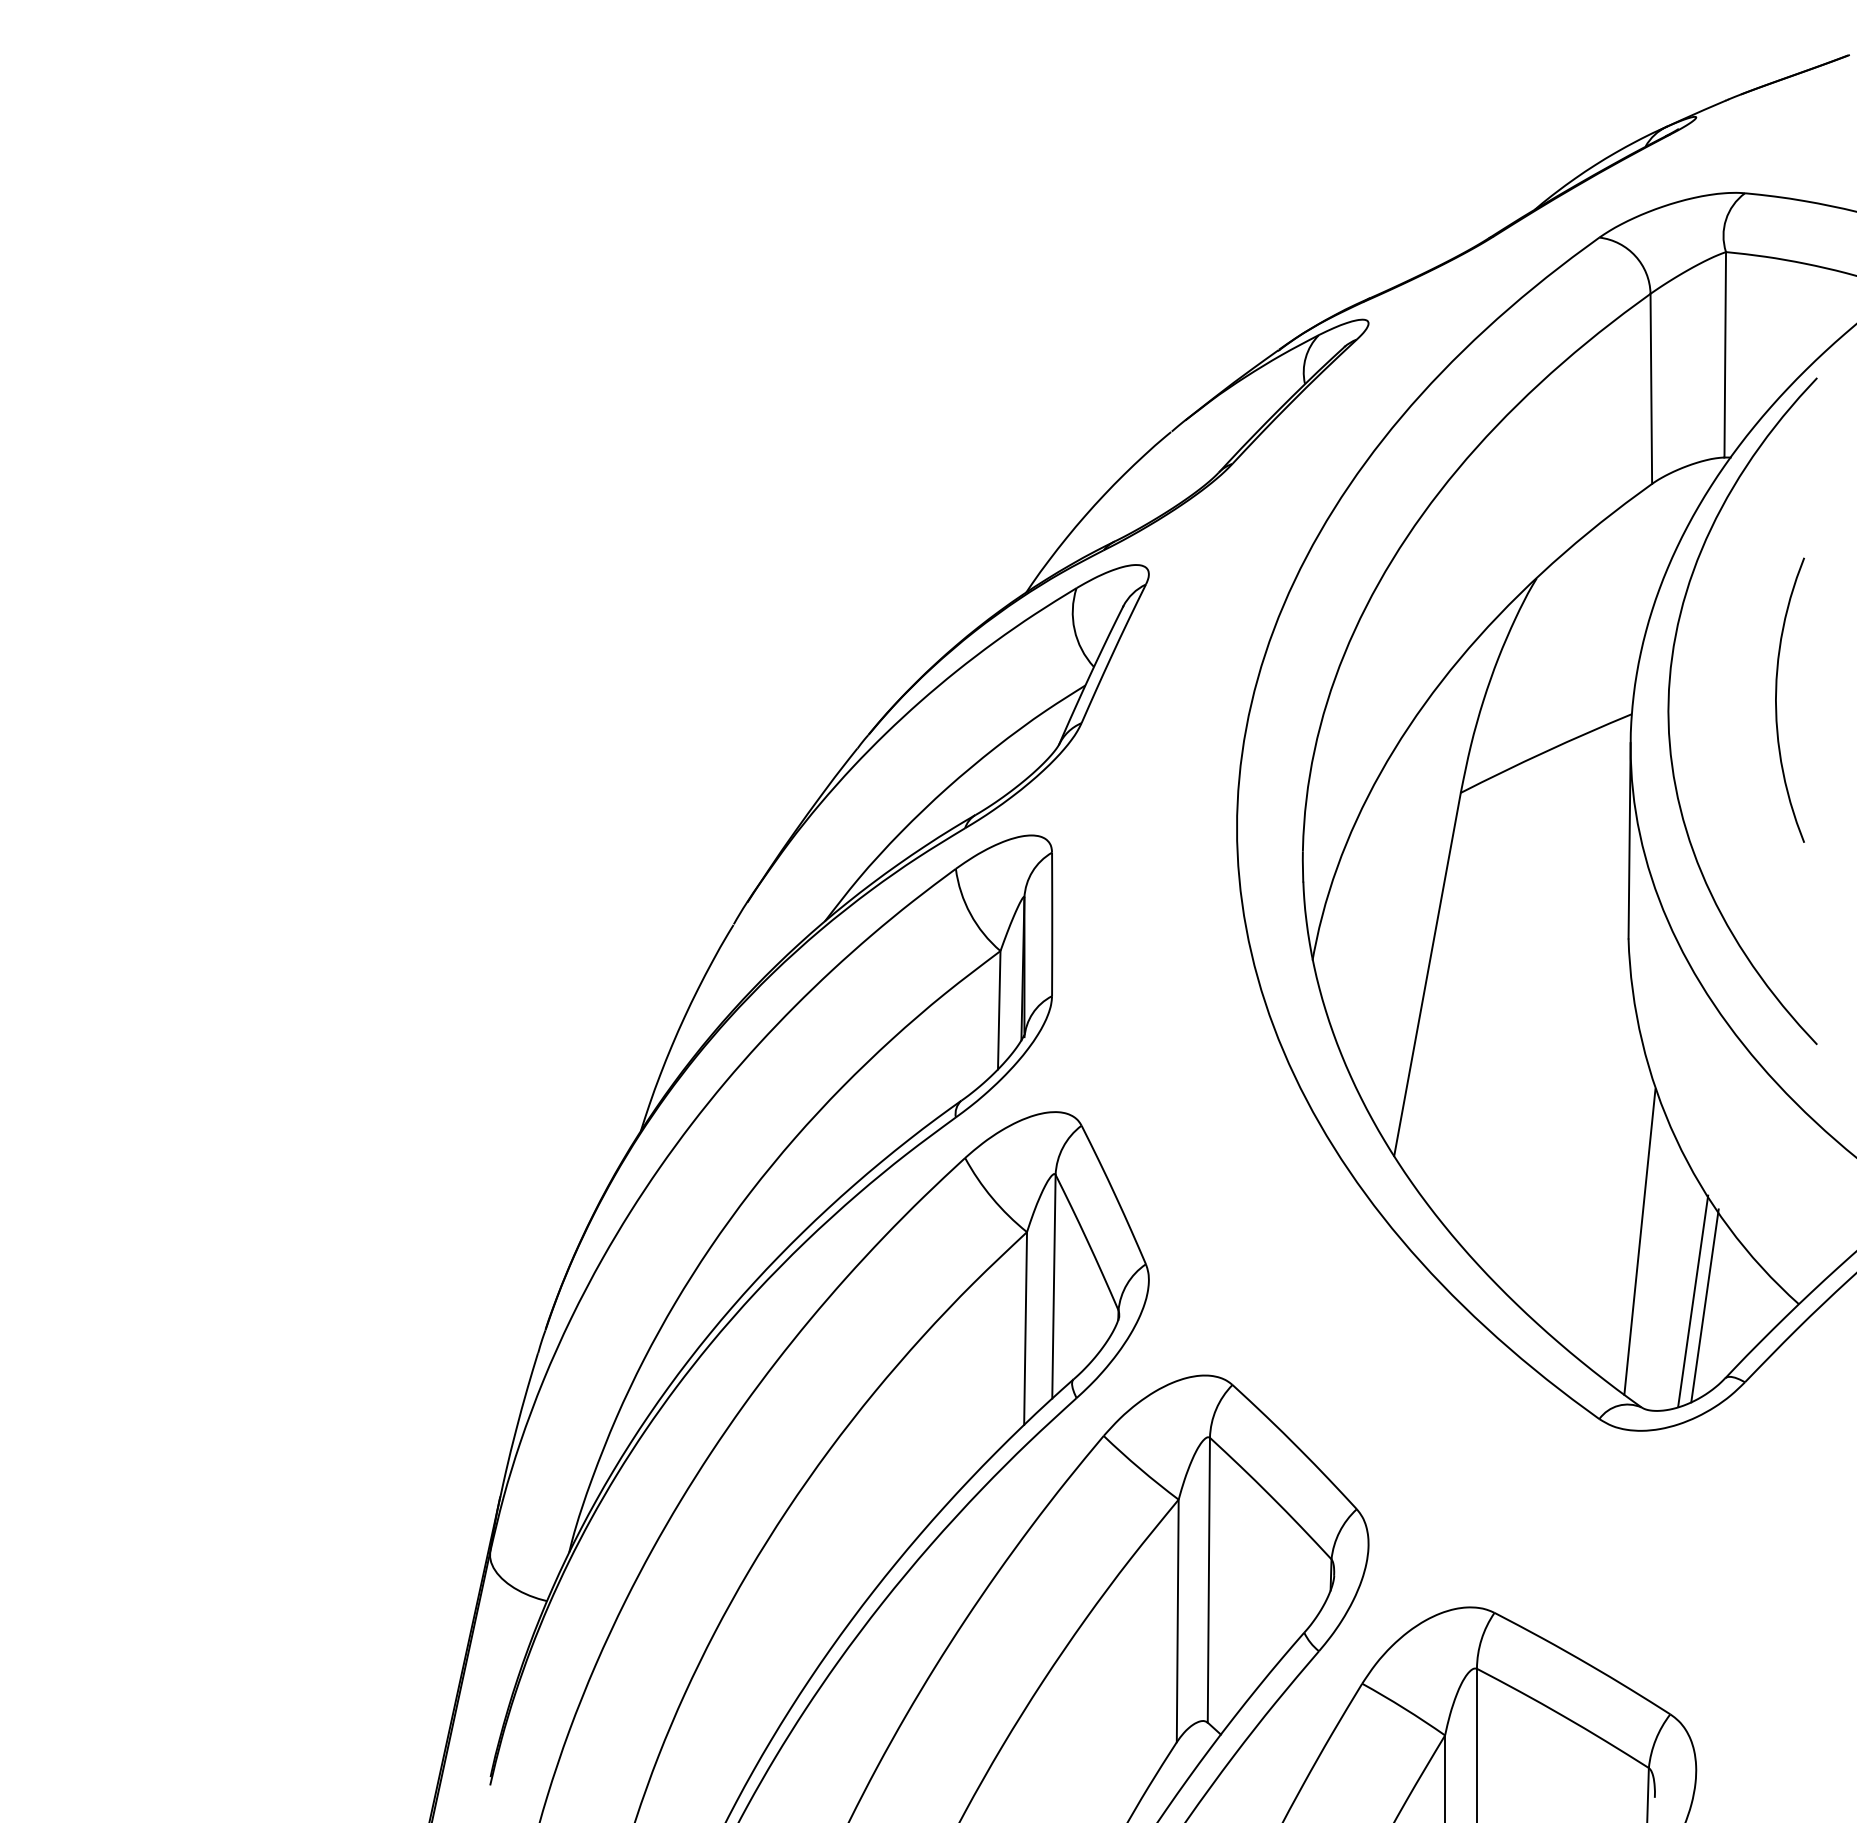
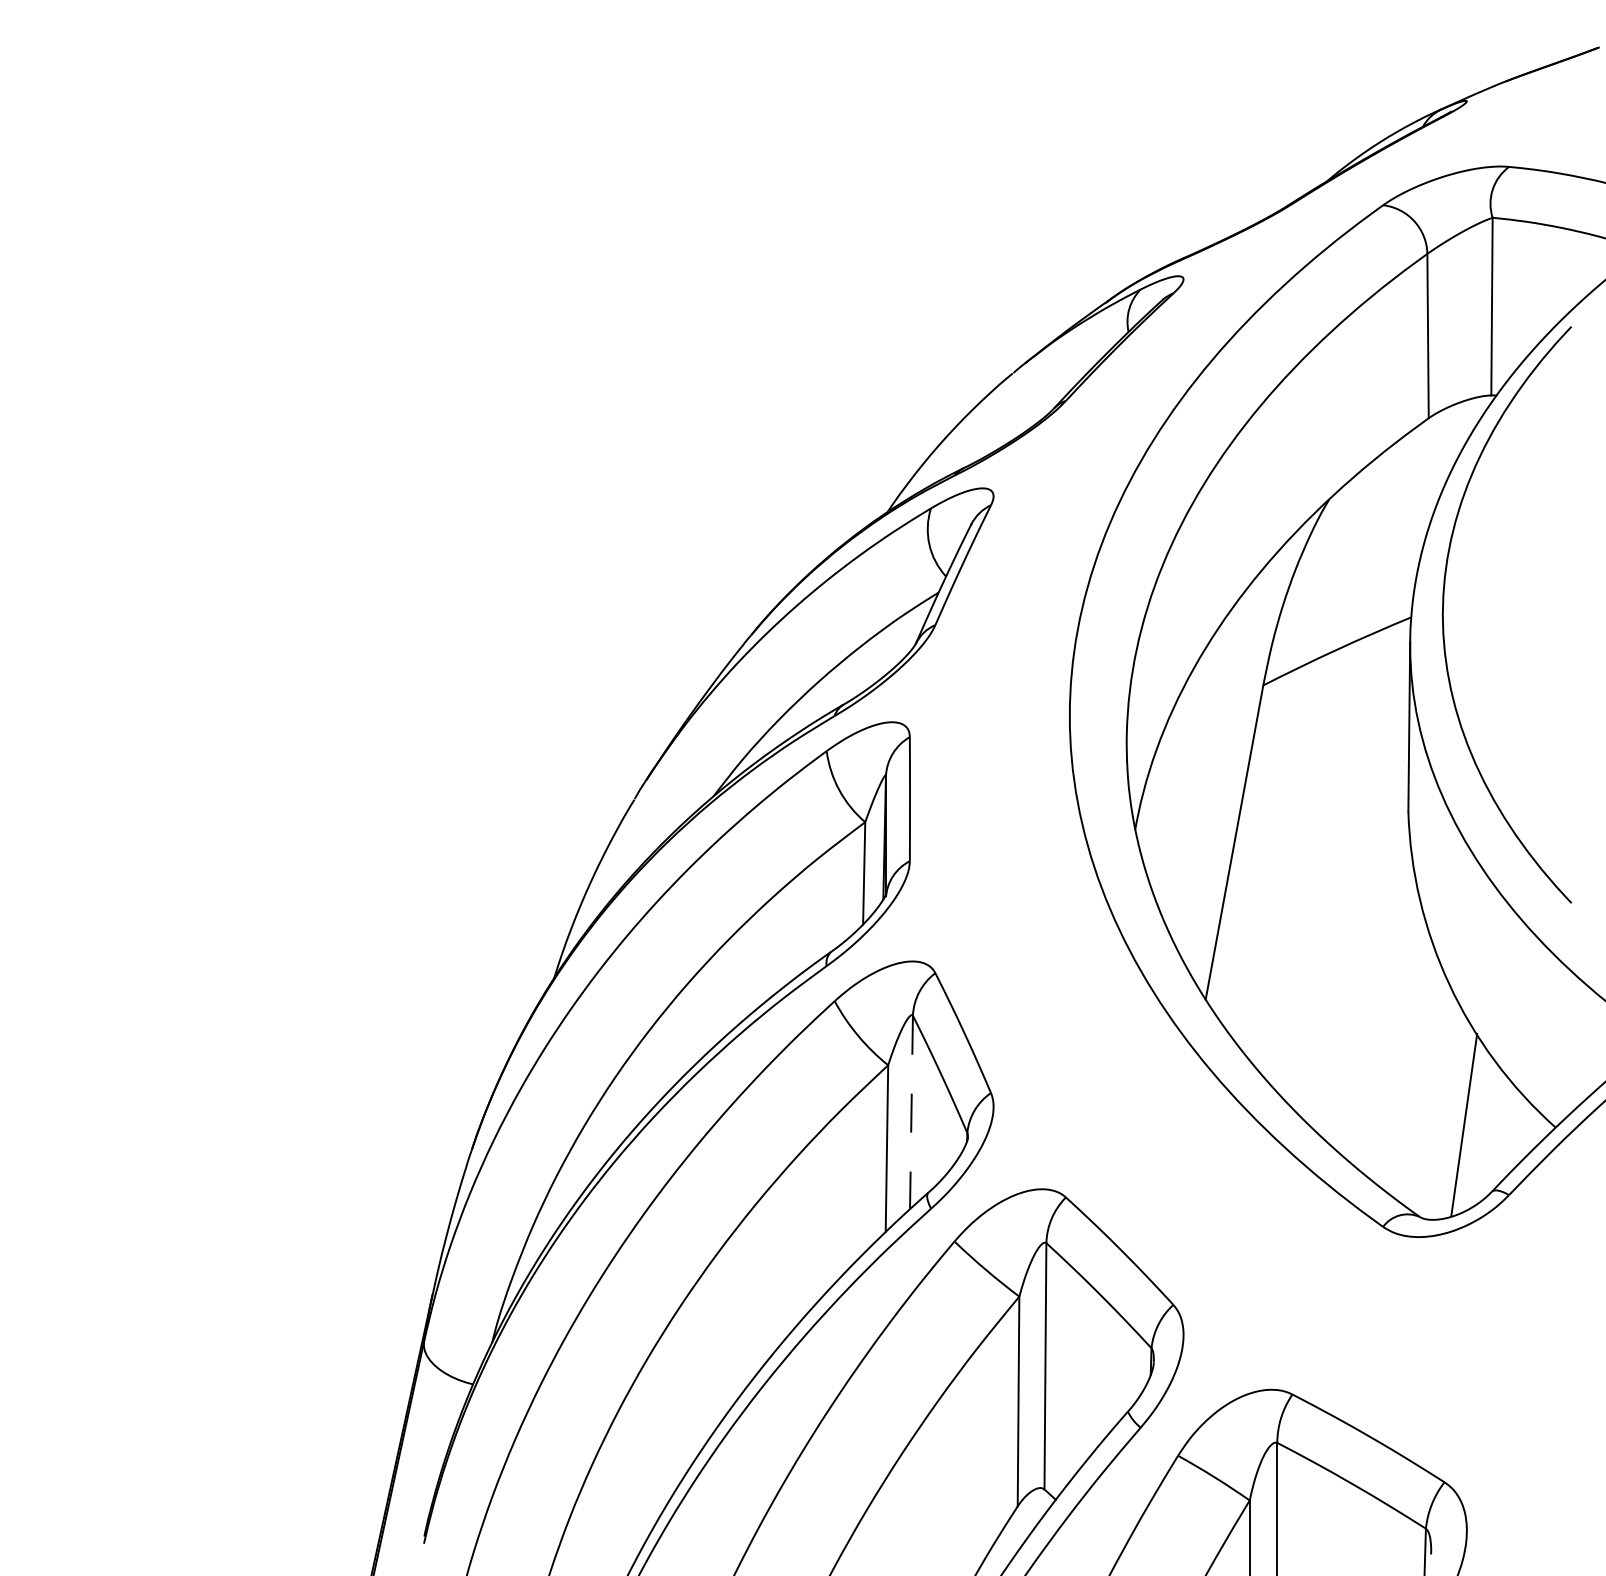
curve: (1776, 700) -> (1536, 605), removed
line: (1639, 1241) -> (1417, 1073), removed
line: (1053, 1286) -> (911, 1112), solid -> dashed
line: (1705, 1305) -> (1474, 1128), removed

